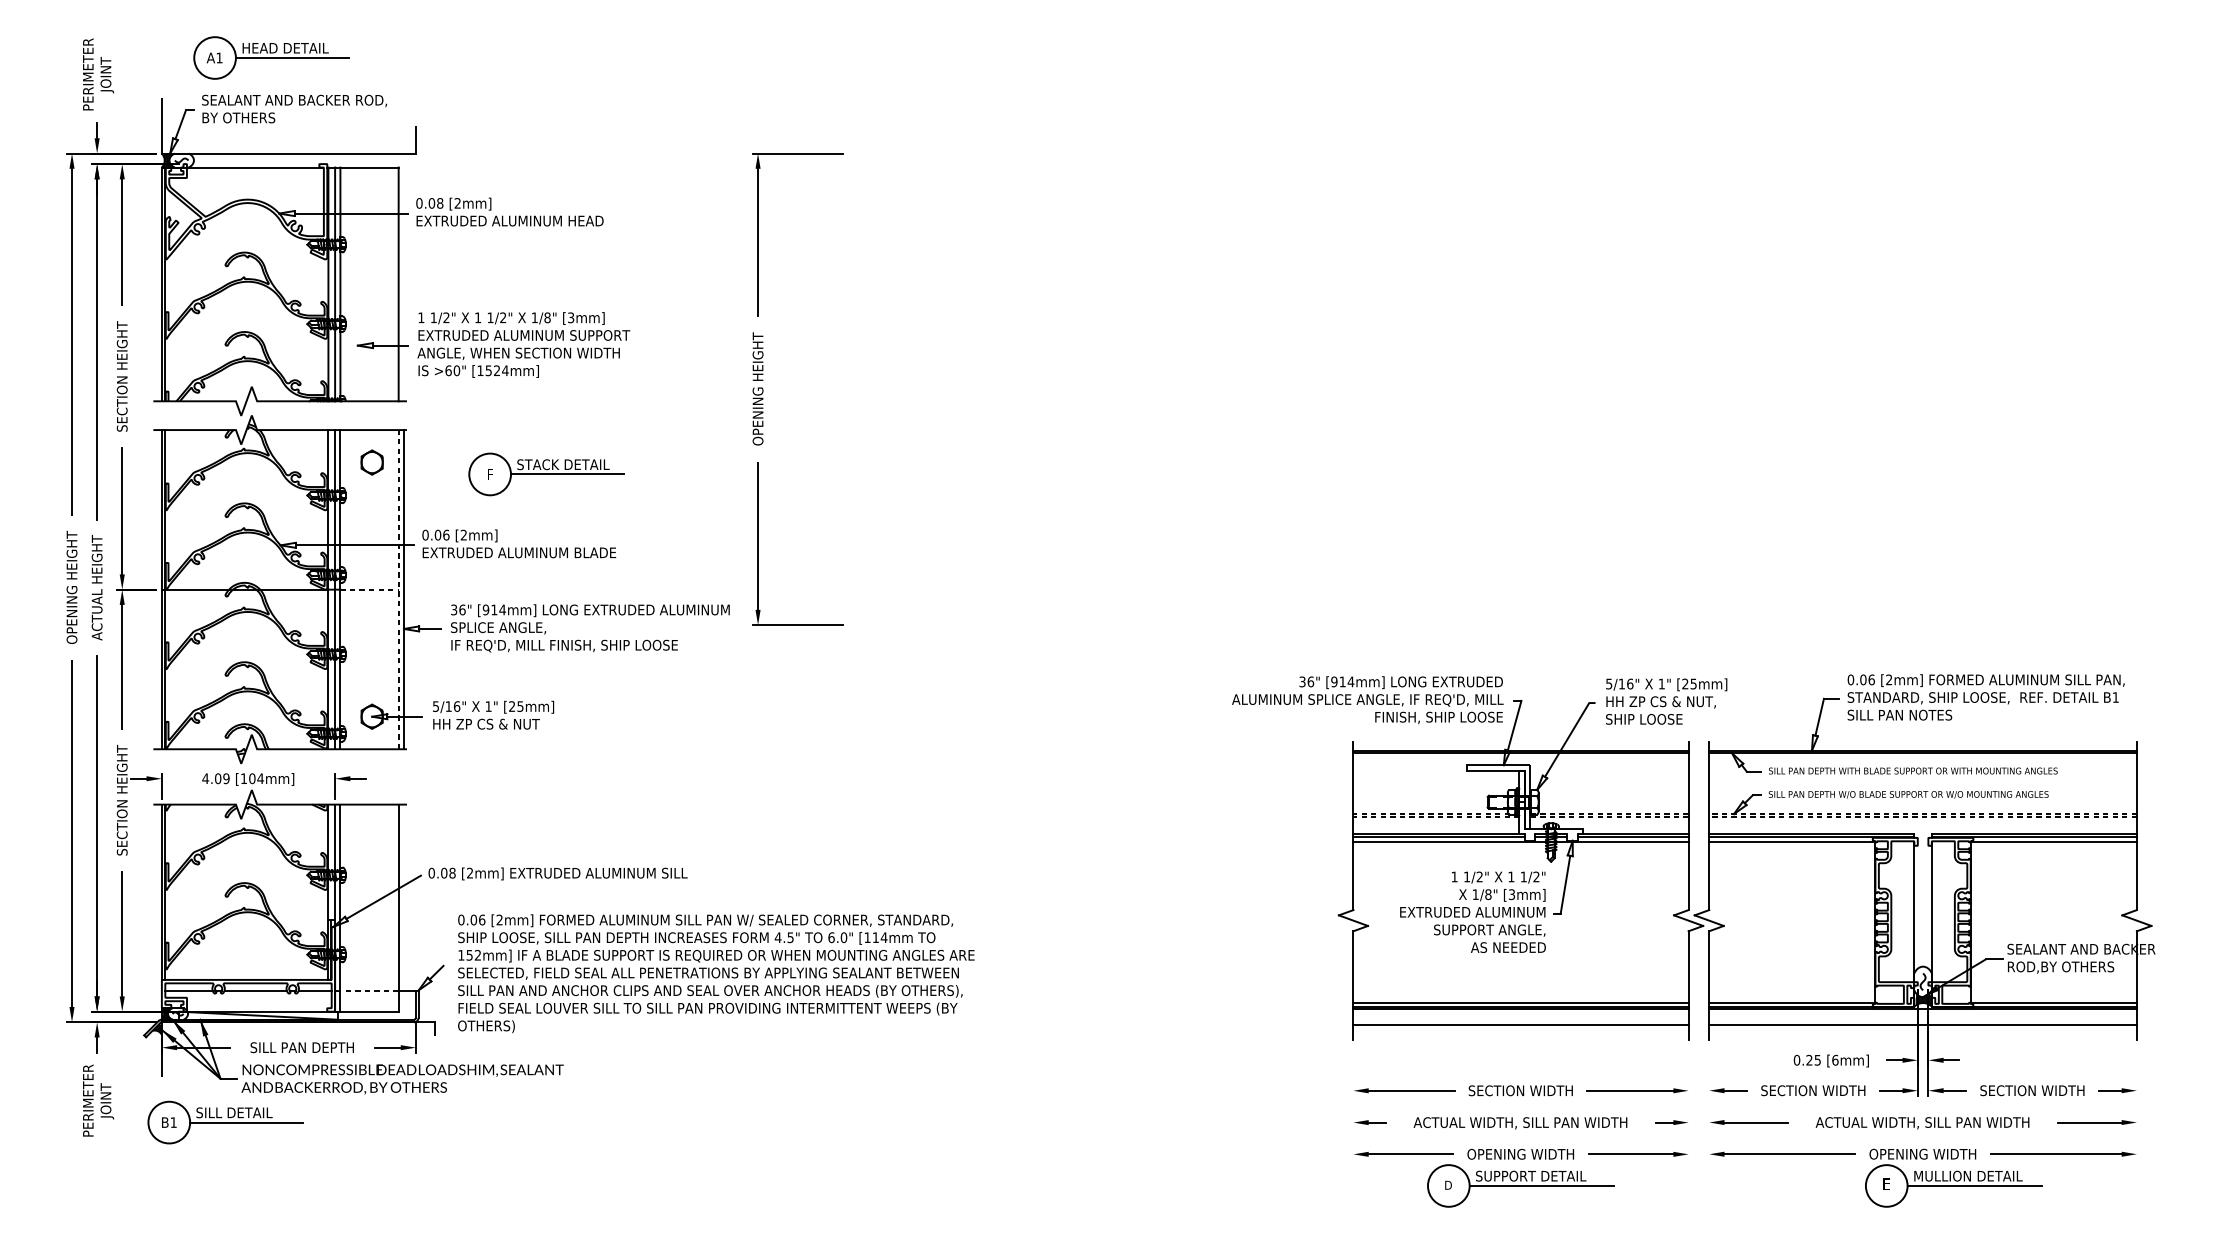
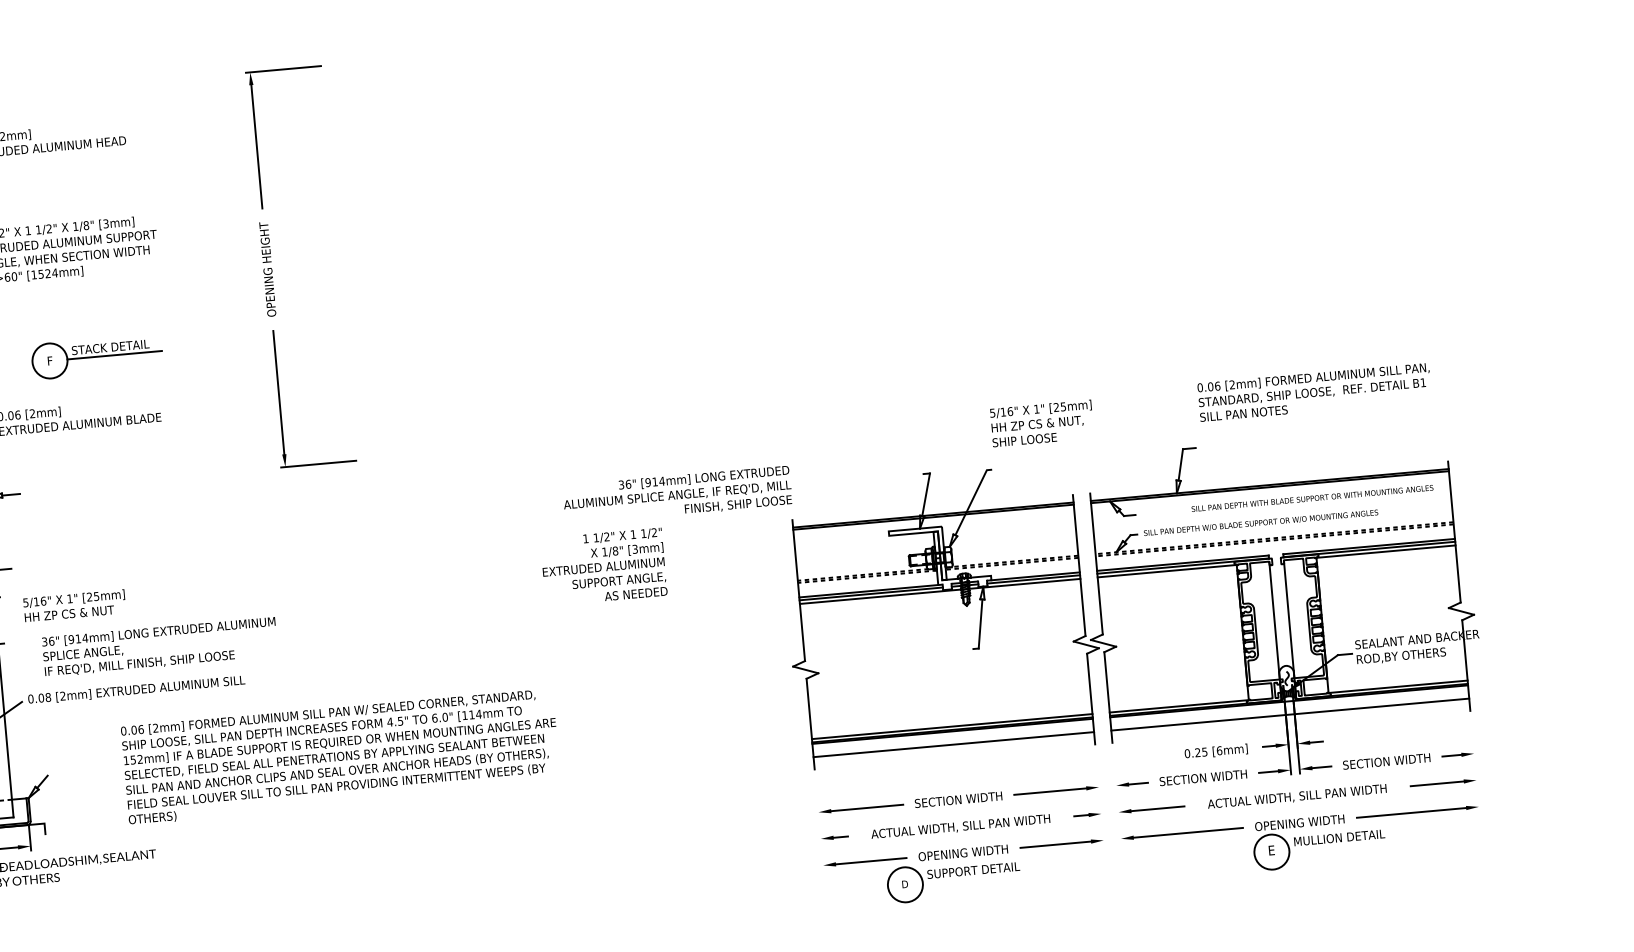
text: (590, 628) -> (160, 647), moved
text: (1985, 697) -> (1314, 392), moved
text: (1367, 700) -> (677, 495), moved
text: (1666, 701) -> (1041, 423), moved
text: (493, 714) -> (74, 605), moved
text: (1913, 770) -> (1312, 498), moved
text: (1472, 911) -> (603, 566), moved
text: (716, 973) -> (341, 756), moved
line: (1541, 1185) -> (982, 877), removed
line: (1974, 1185) -> (1345, 845), removed

